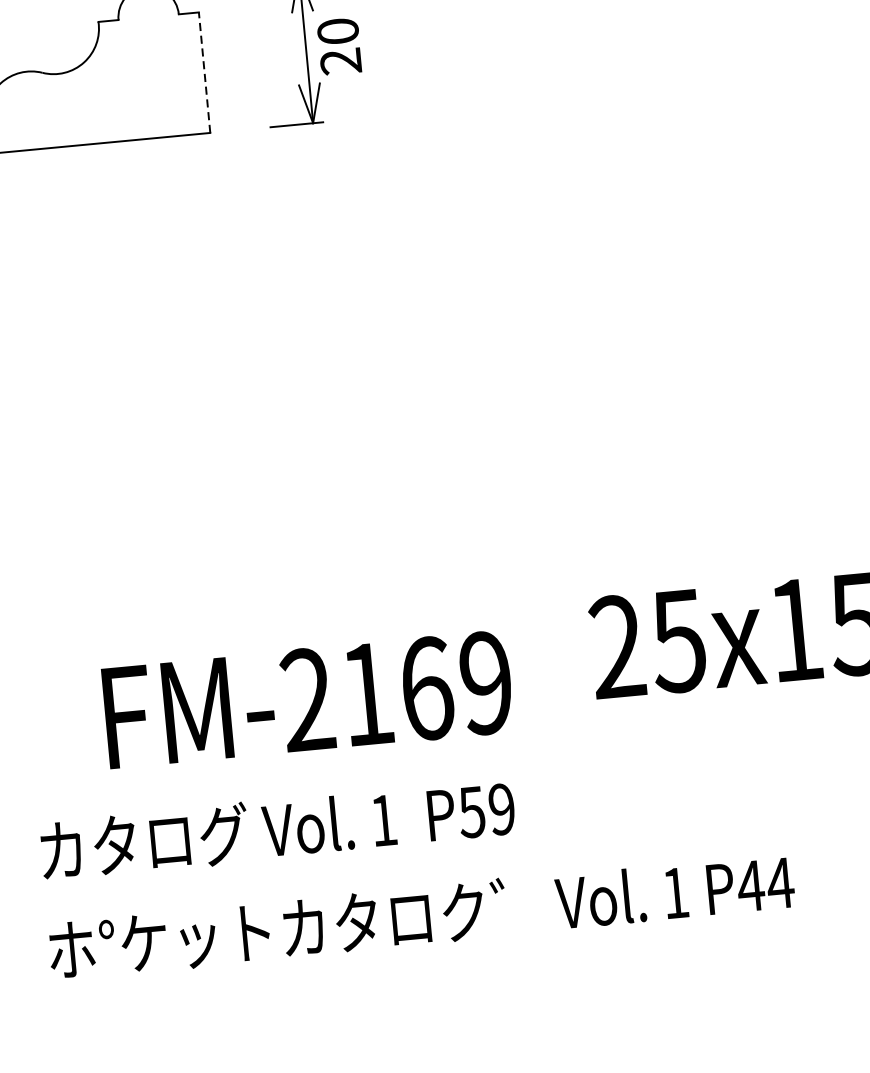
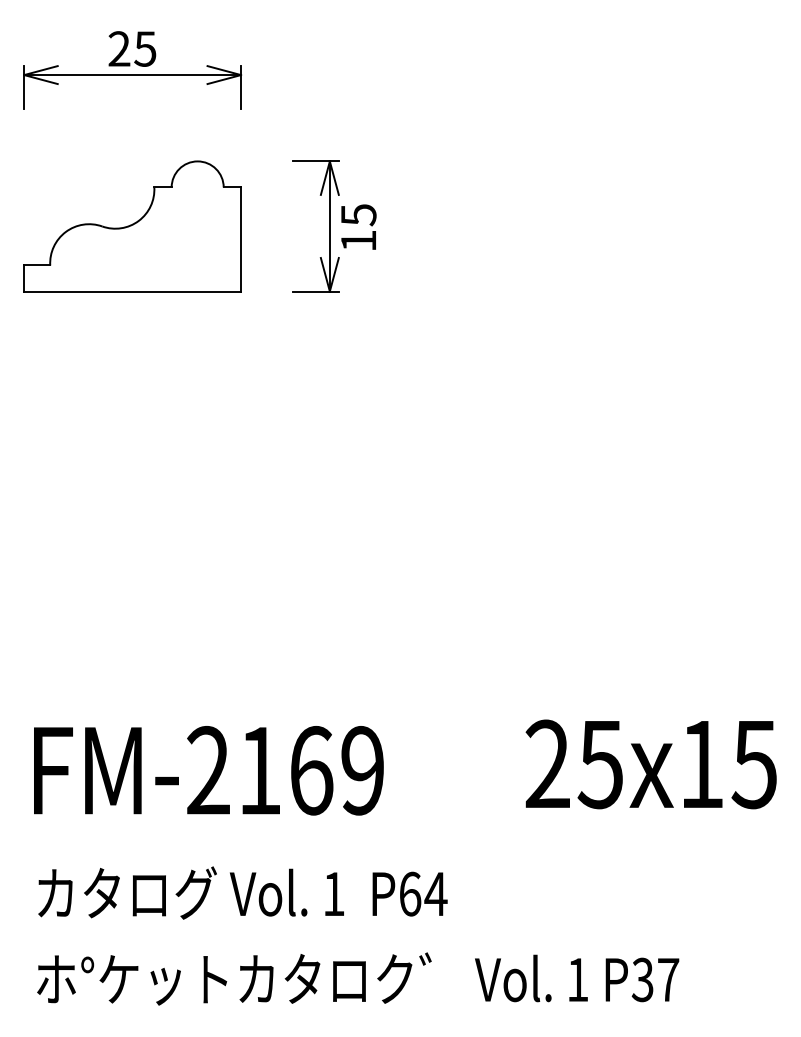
text: (339, 45) -> (358, 227), 20 -> 15
line: (205, 71) -> (241, 238), dashed -> solid
text: (307, 699) -> (208, 770), moved
text: (487, 810) -> (423, 893), P59 -> P64
text: (765, 884) -> (655, 979), P44 -> P37

